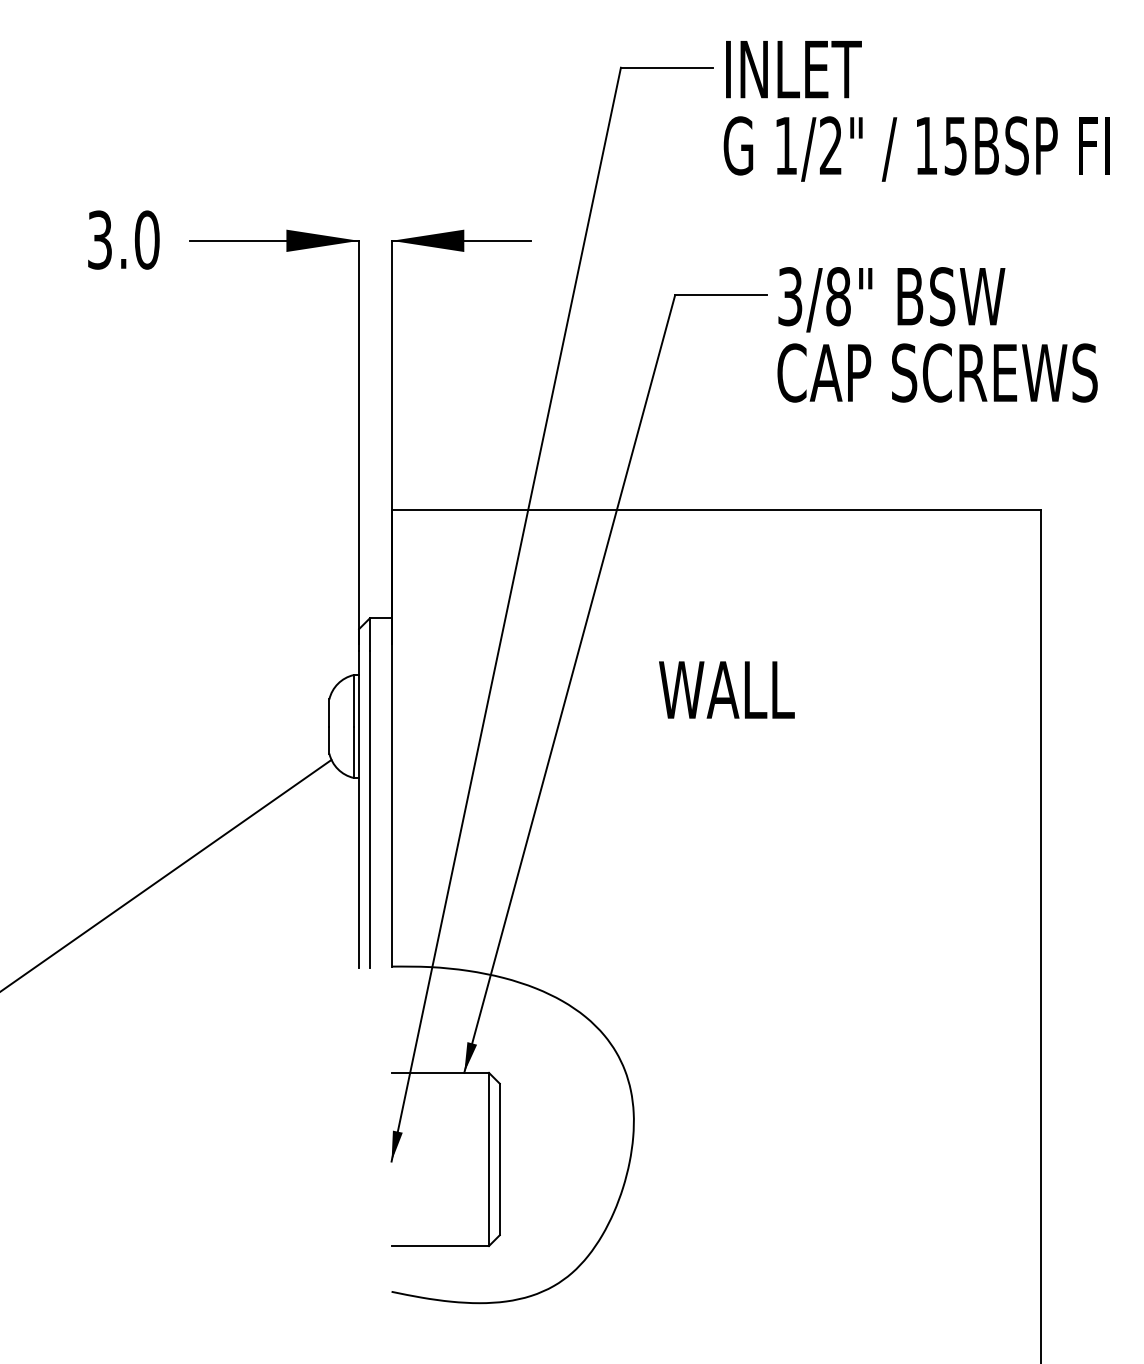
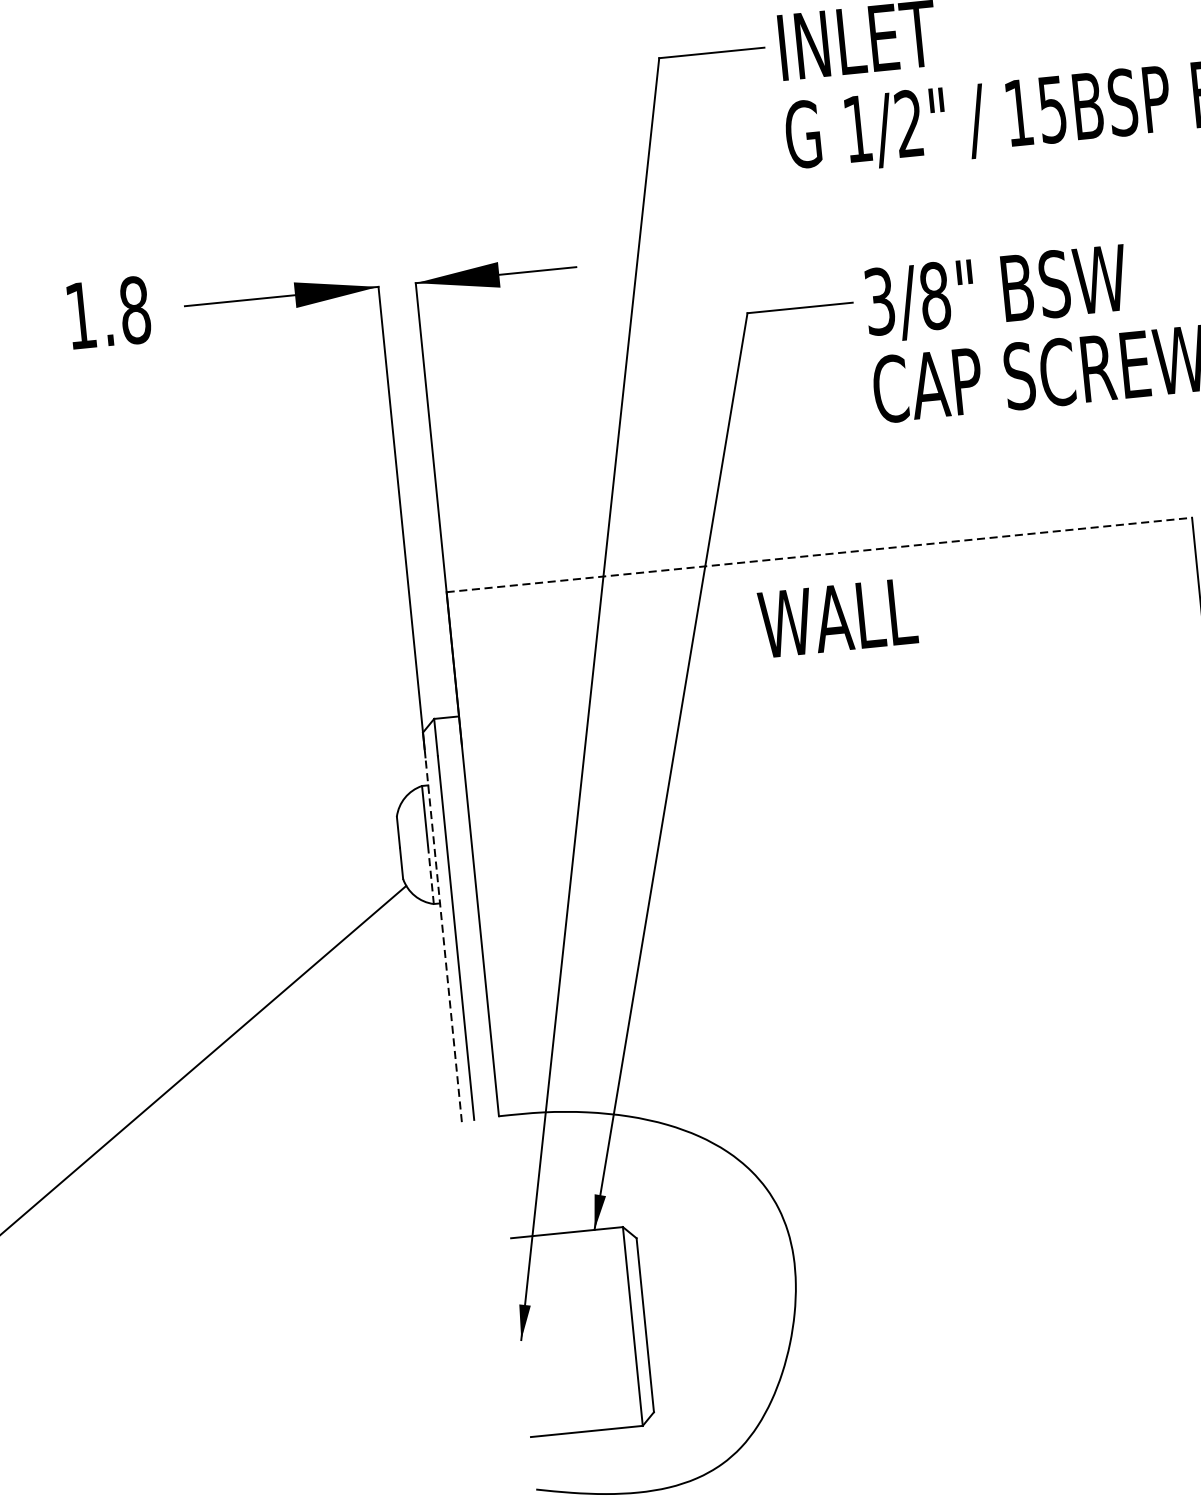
text: (123, 239) -> (107, 312), 3.0 -> 1.8
line: (716, 510) -> (819, 555), solid -> dashed
text: (726, 689) -> (837, 617), moved
line: (353, 752) -> (430, 874), solid -> dashed
line: (359, 809) -> (444, 939), solid -> dashed

